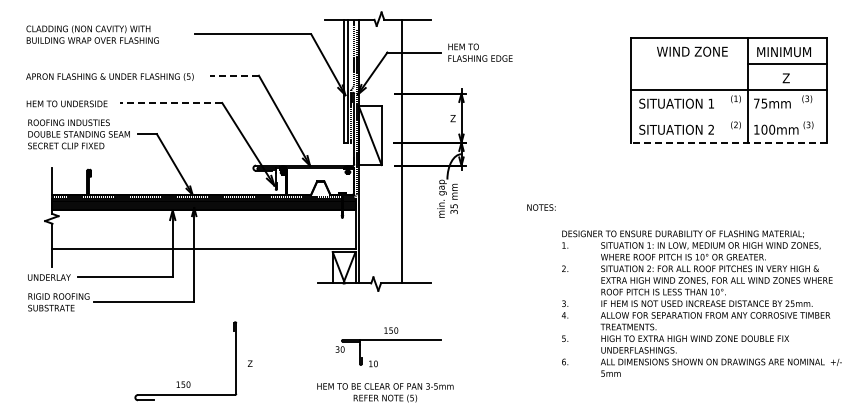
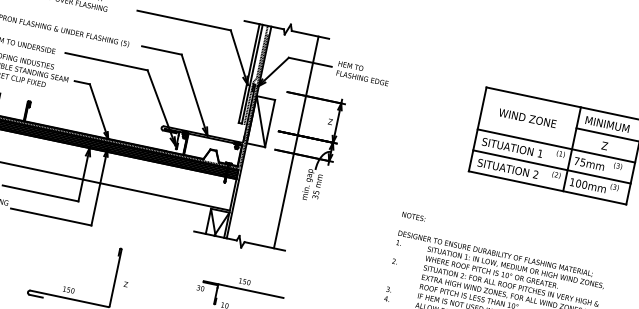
text: (692, 51) -> (527, 118), moved
line: (234, 75) -> (162, 50), dashed -> solid
line: (170, 103) -> (105, 61), dashed -> solid
line: (728, 116) -> (551, 166), added
line: (728, 142) -> (547, 187), dashed -> solid
line: (401, 151) -> (296, 142), moved
text: (541, 207) -> (413, 216), moved

